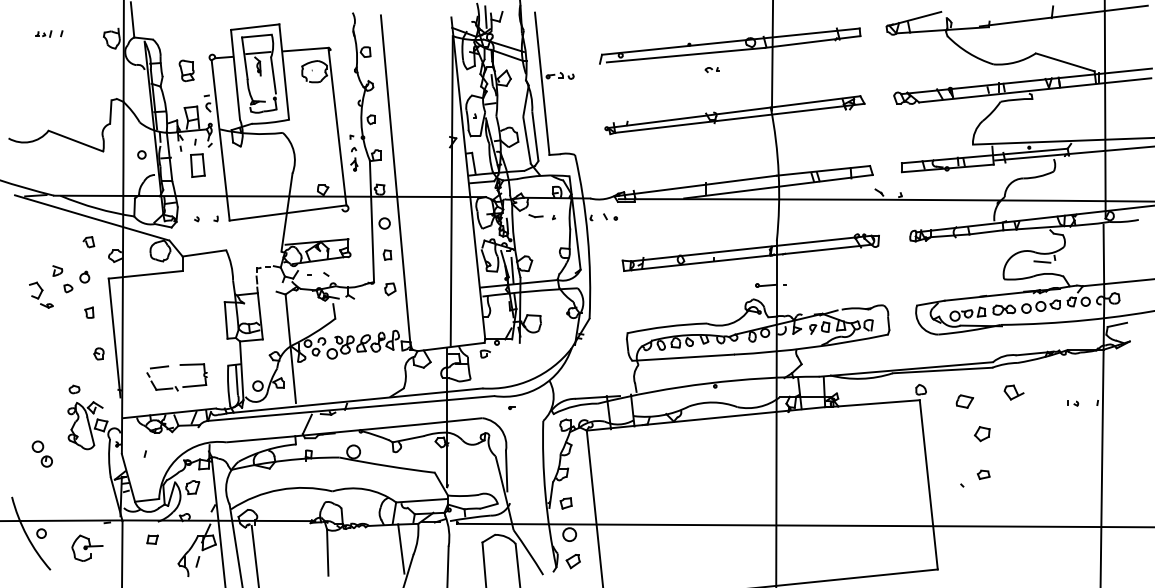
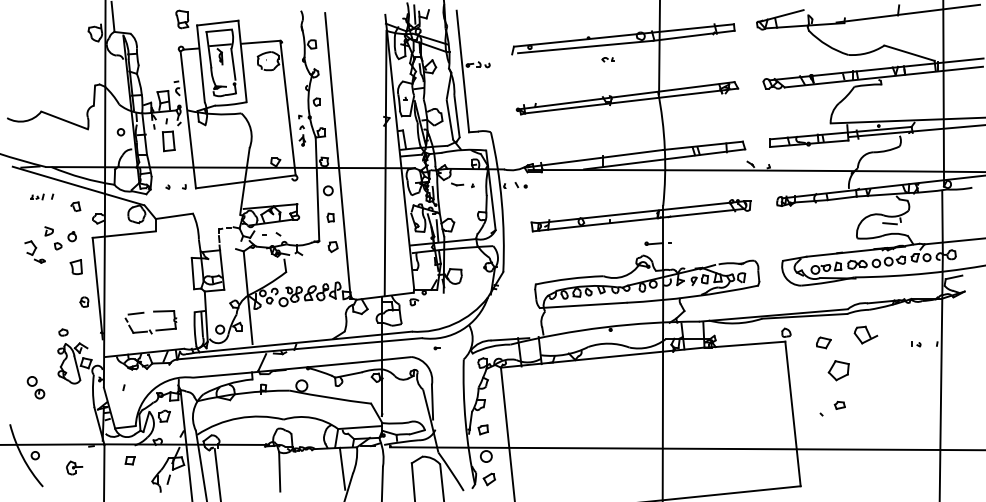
part: (49, 33) -> (42, 196), moved
part: (186, 70) -> (182, 19), moved
part: (88, 312) -> (75, 266), size x1.6
part: (1013, 392) -> (865, 335), size x1.4
part: (982, 433) -> (838, 370), size x1.6
part: (87, 547) -> (74, 467), size x0.6

